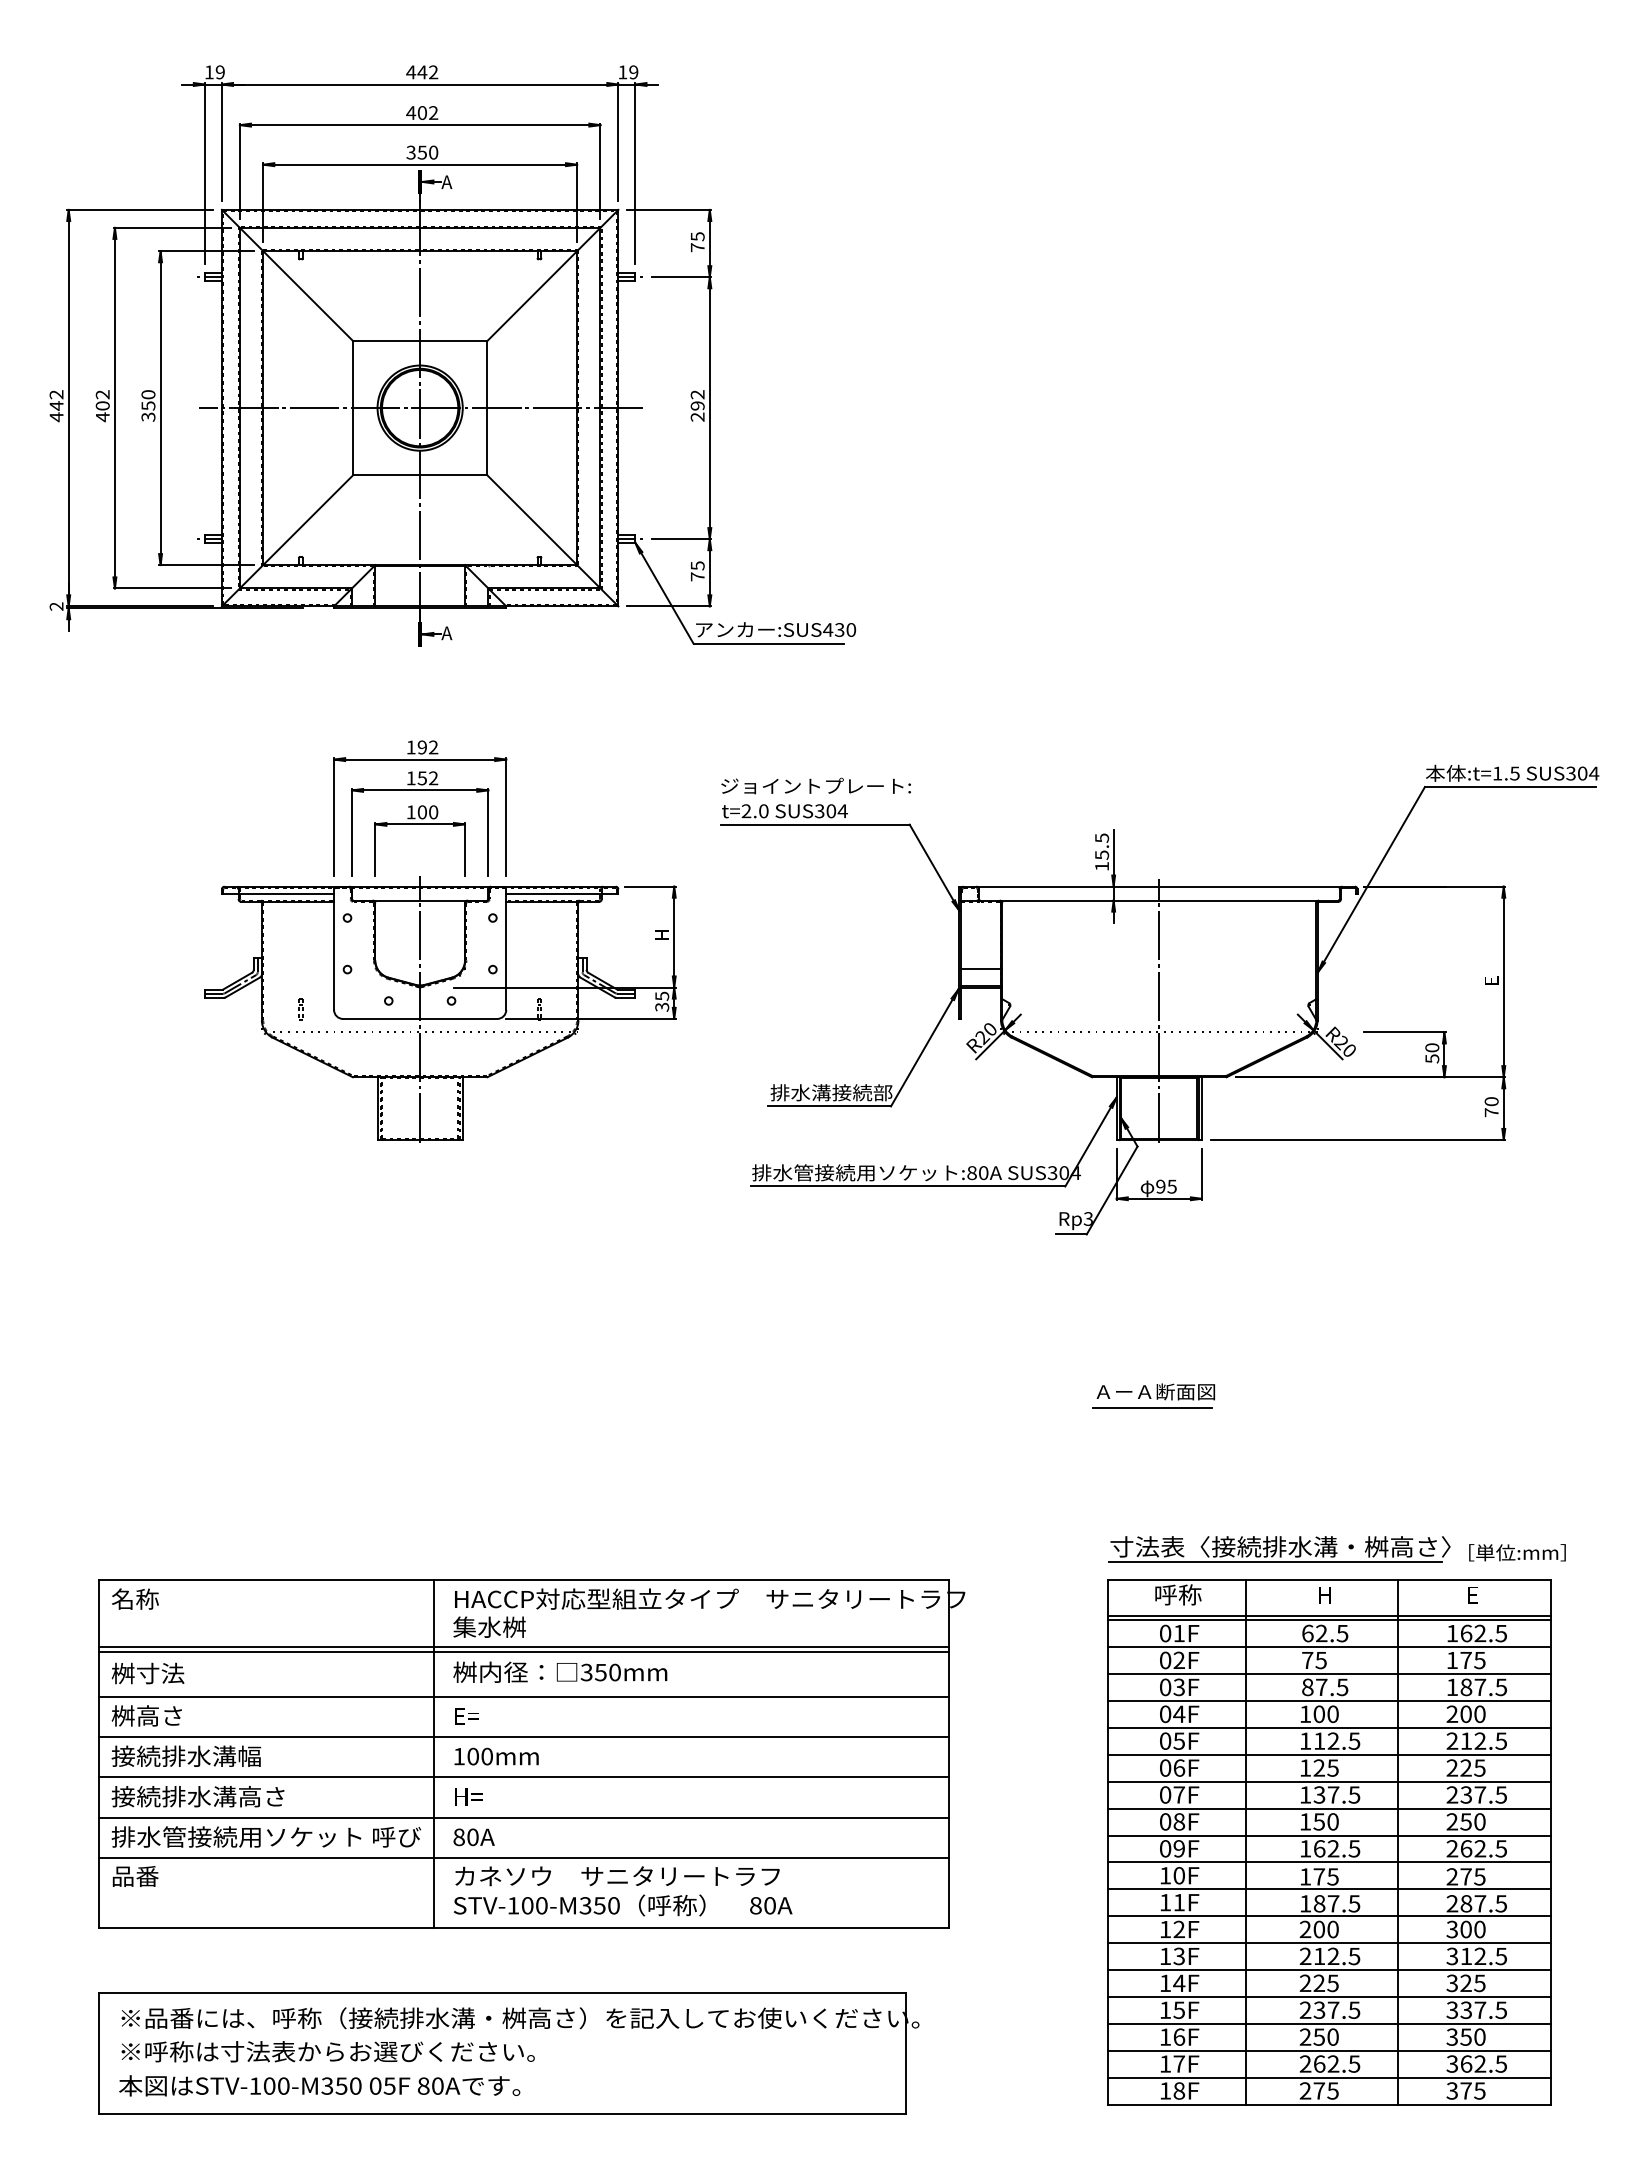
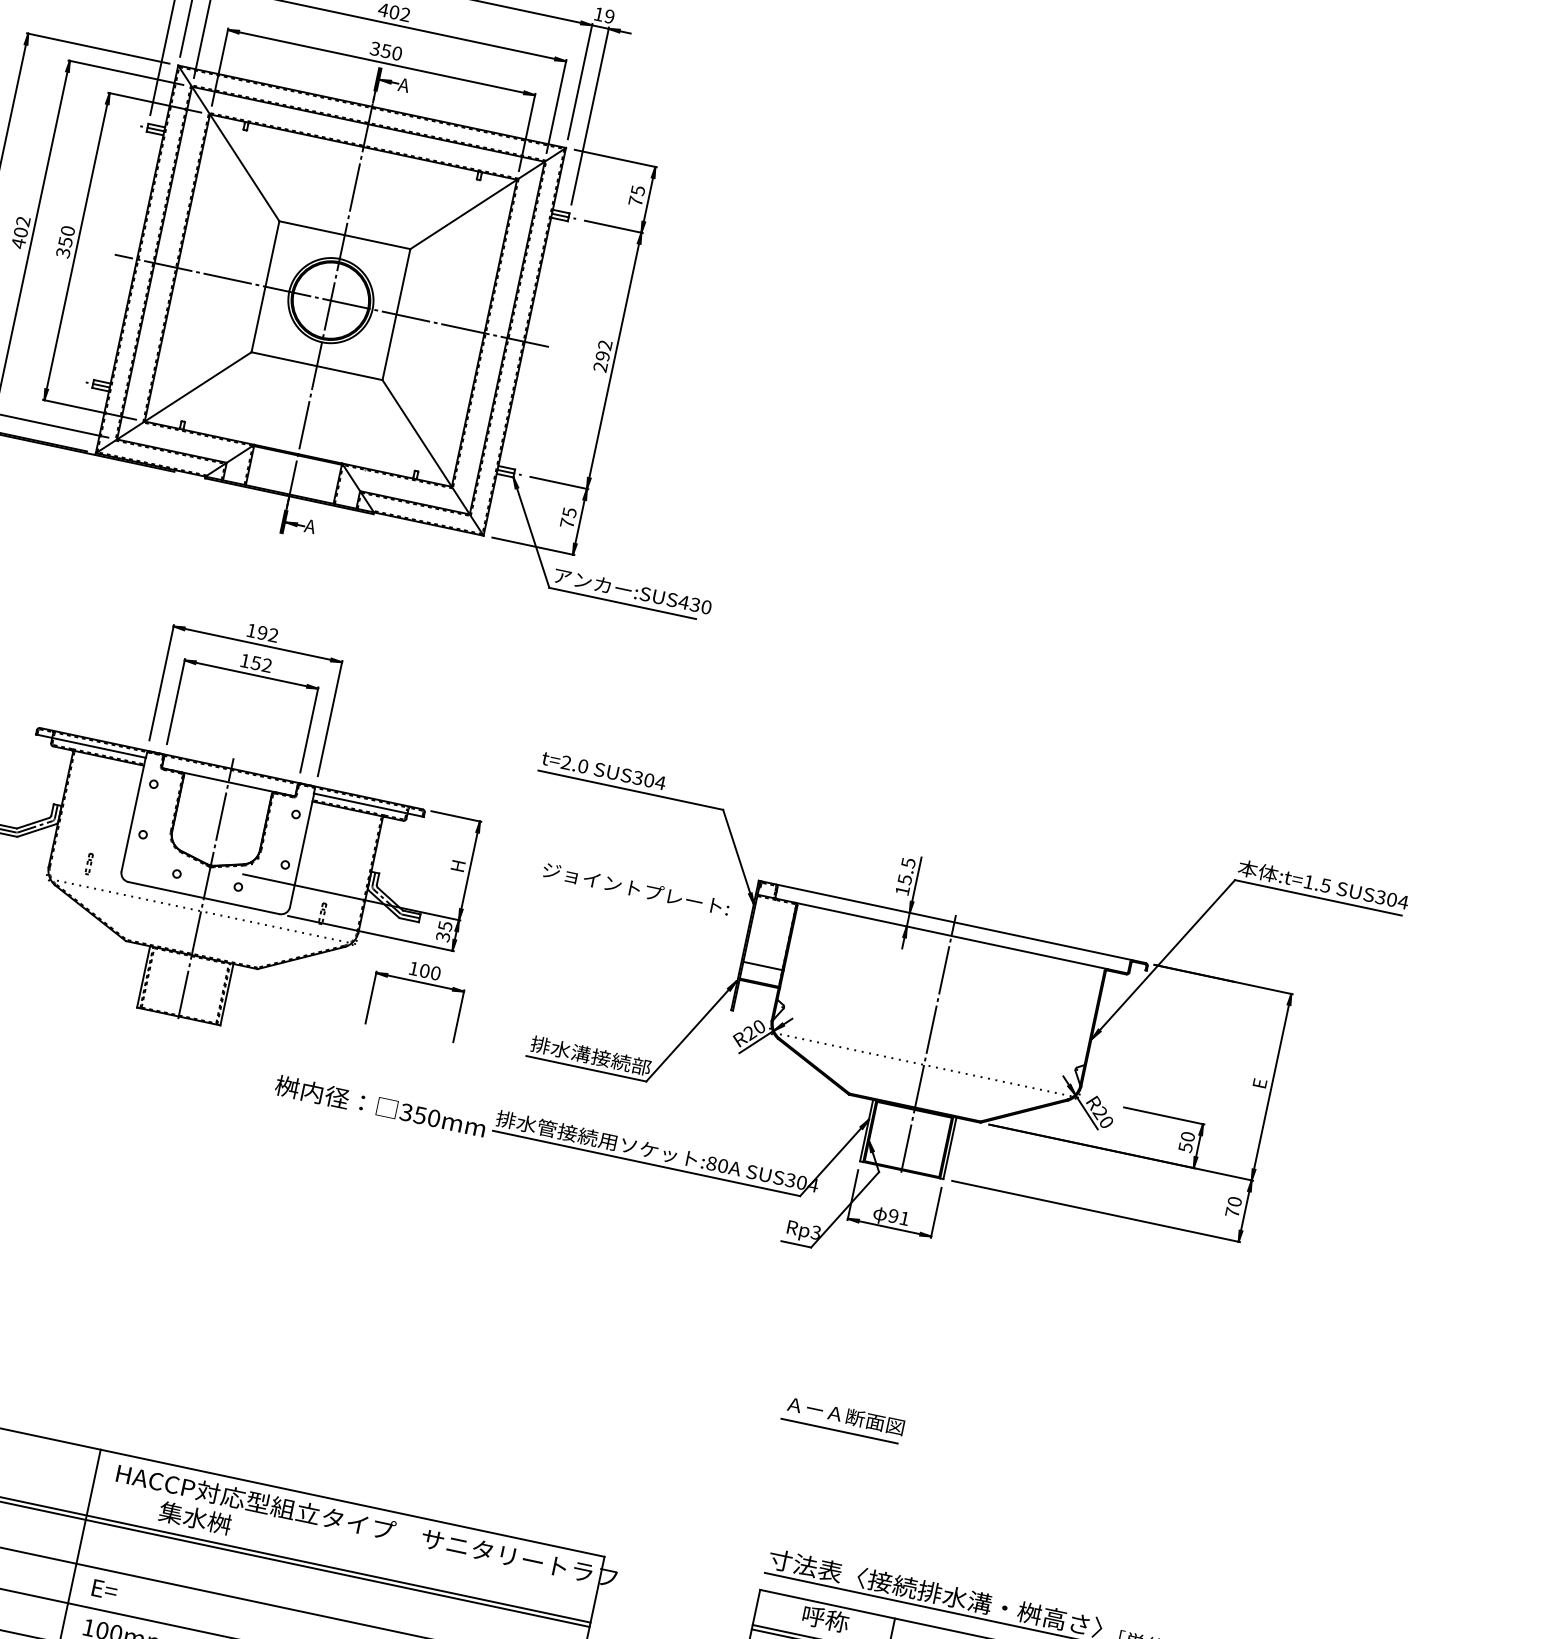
text: (815, 785) -> (635, 888), moved
part: (419, 824) -> (419, 982), moved
text: (1171, 1186) -> (904, 1218), 95 -> 91
text: (489, 1626) -> (195, 1517), moved
text: (560, 1671) -> (380, 1105), moved

